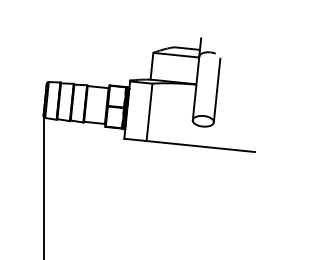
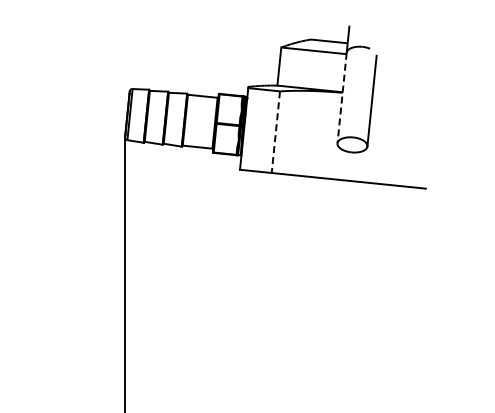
line: (196, 88) -> (342, 98), solid -> dashed
line: (149, 112) -> (275, 132), solid -> dashed

